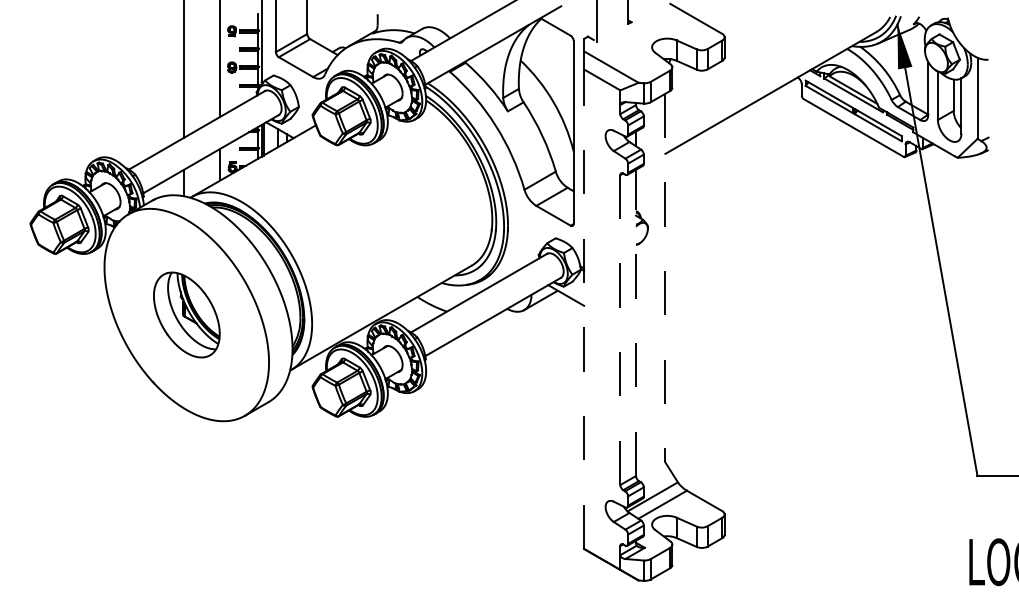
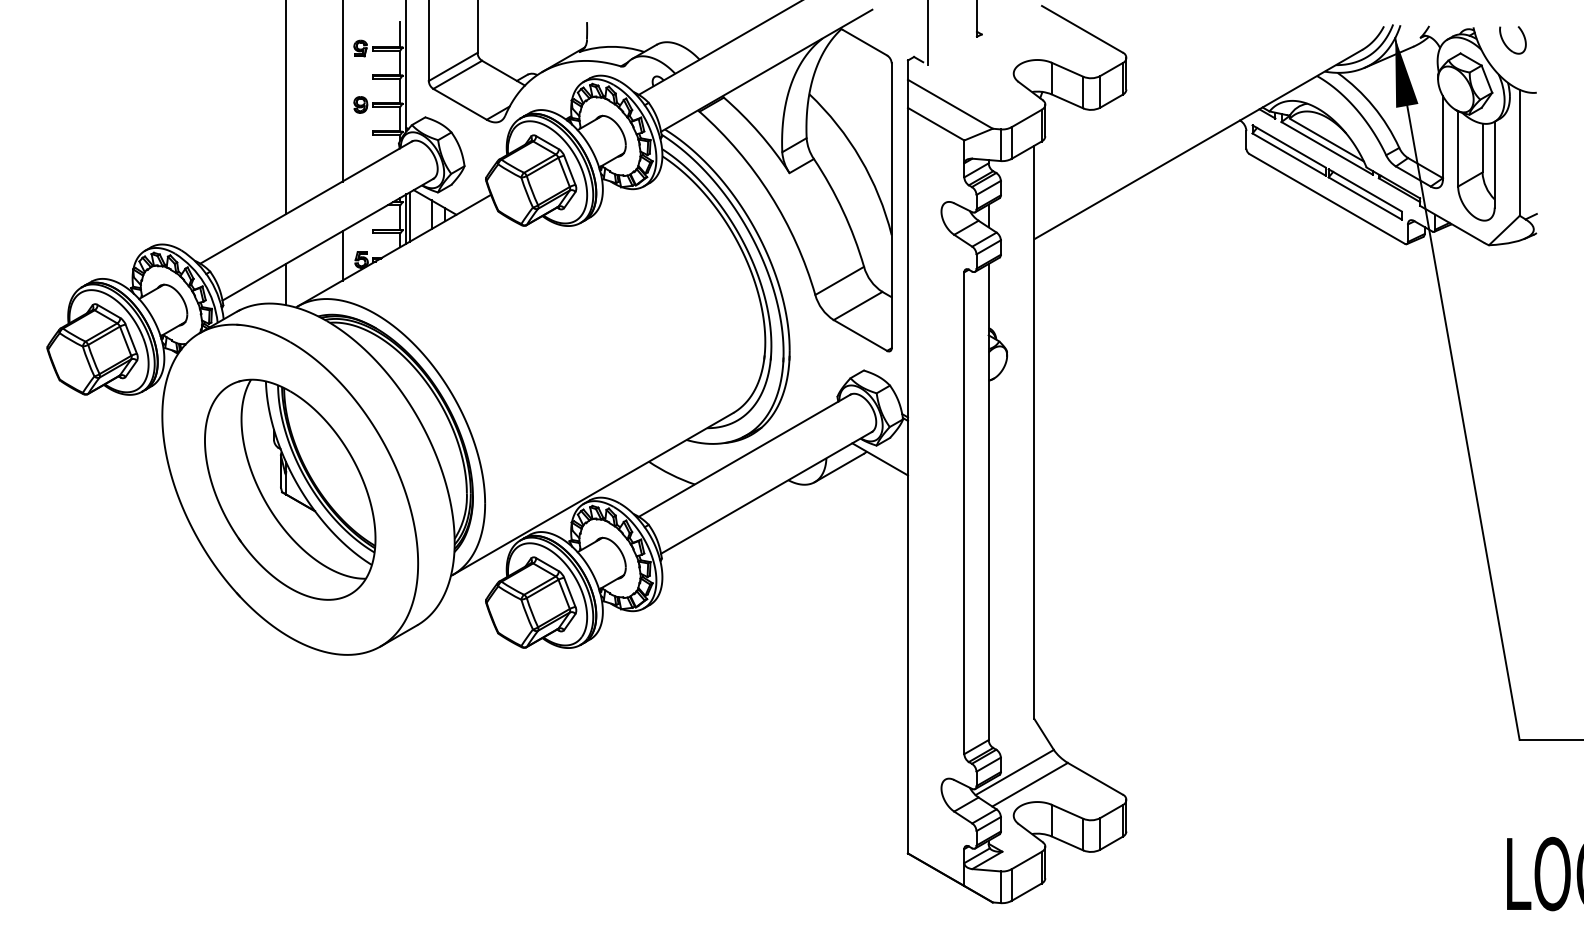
part: (973, 25) -> (1513, 39), added
line: (665, 278) -> (1034, 432), dashed -> solid
line: (584, 309) -> (908, 481), dashed -> solid
part: (186, 314) -> (289, 488), size x1.67
line: (636, 322) -> (989, 501), dashed -> solid
line: (620, 330) -> (964, 513), dashed -> solid

